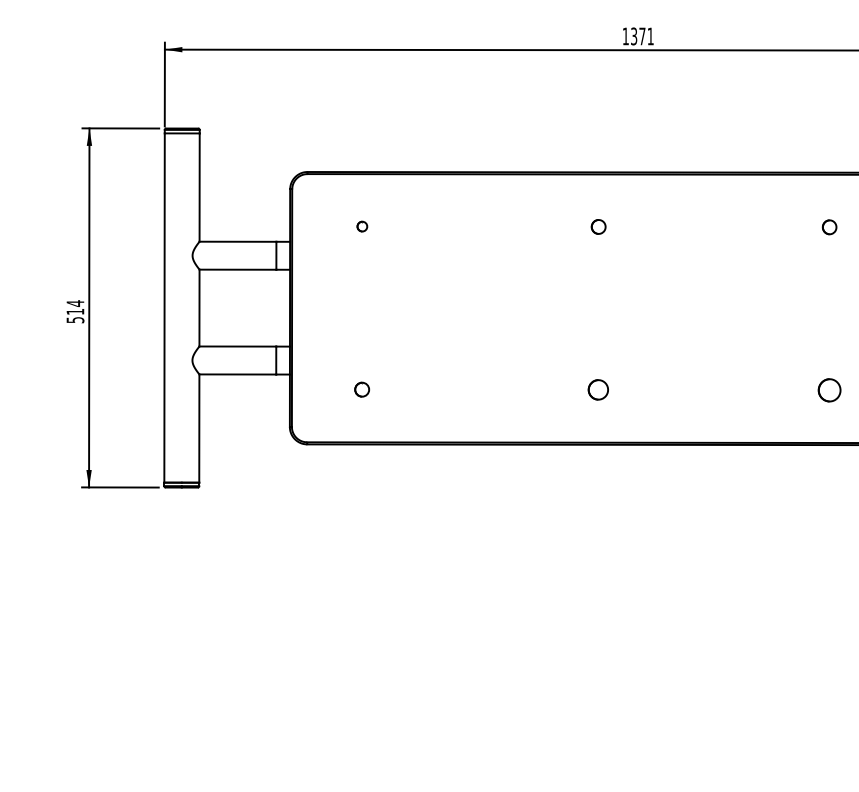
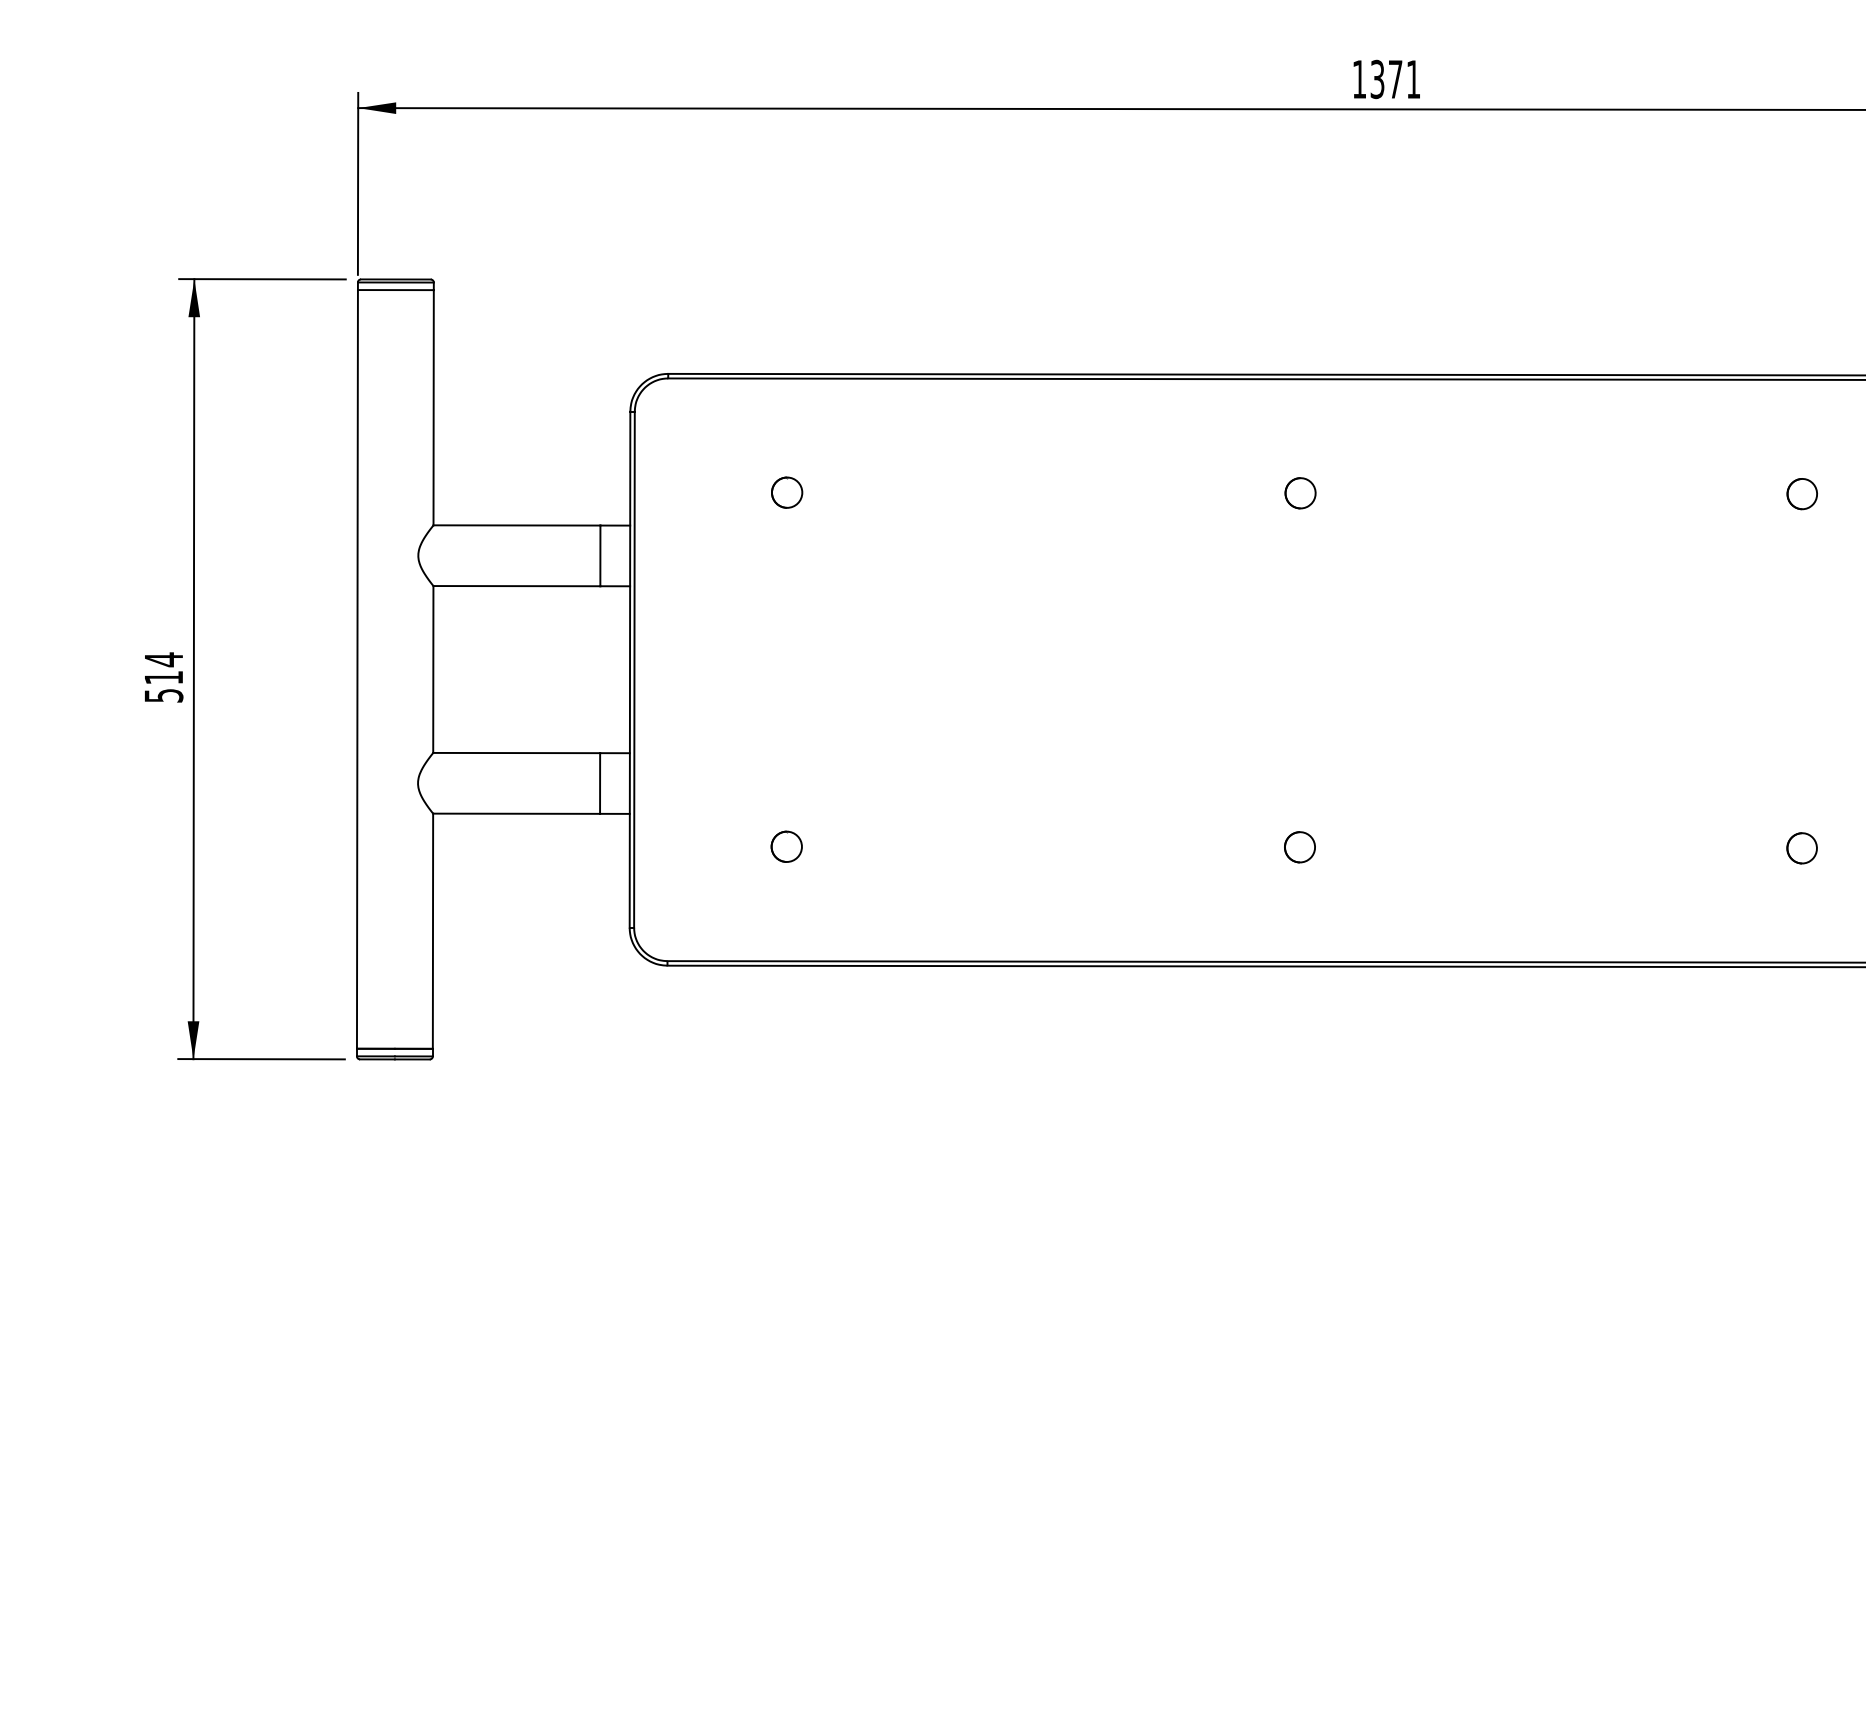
part: (362, 226) -> (787, 492), size x1.43
part: (598, 389) -> (1300, 846), size x0.71
part: (829, 390) -> (1801, 848), size x0.62

